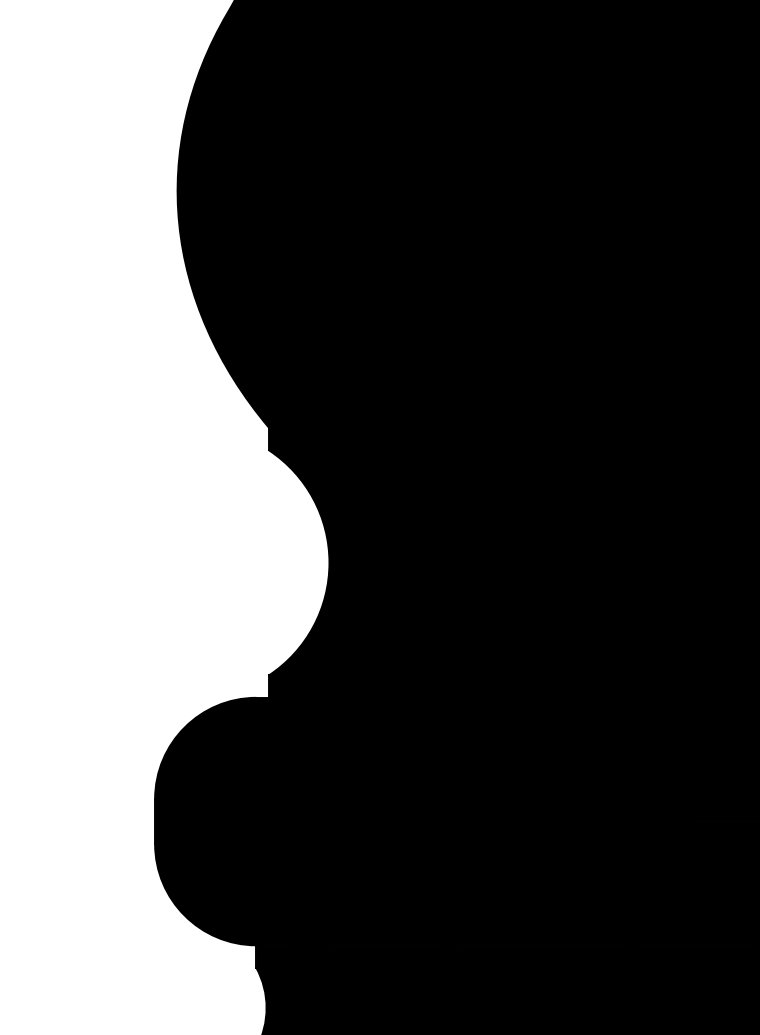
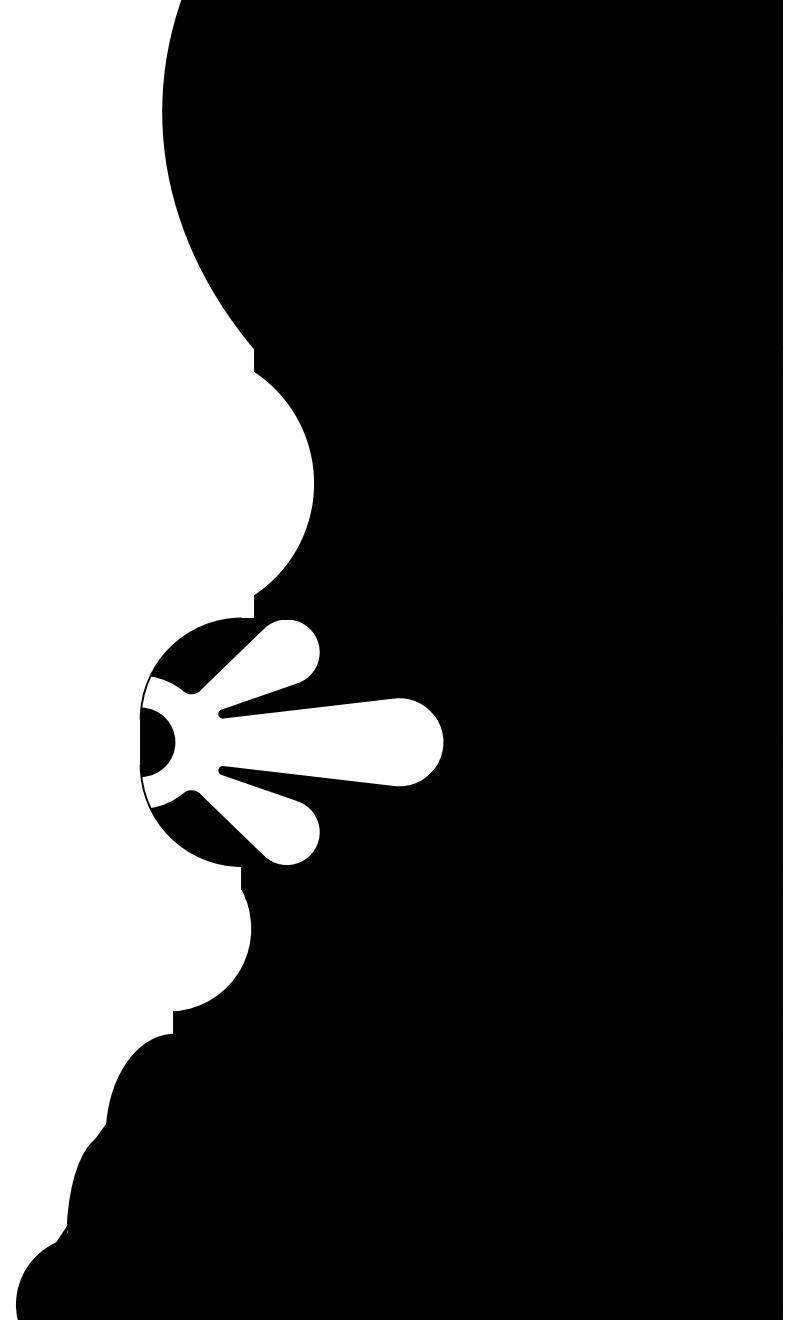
fill: (306, 821) -> (292, 742), removed

